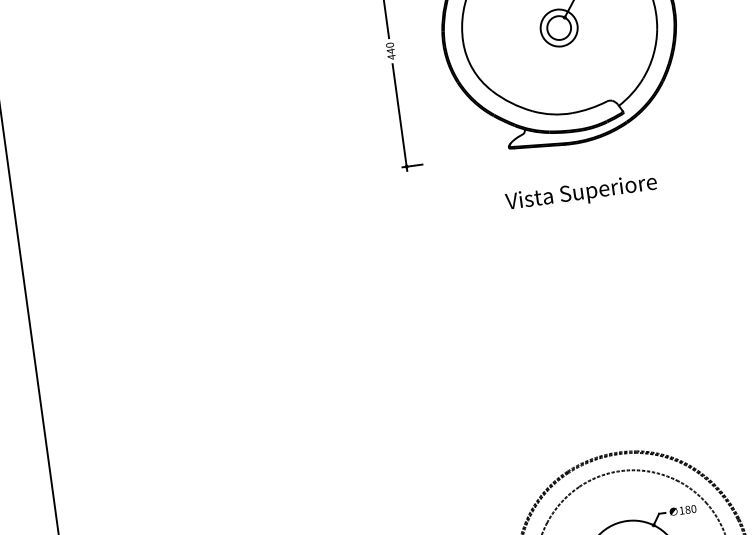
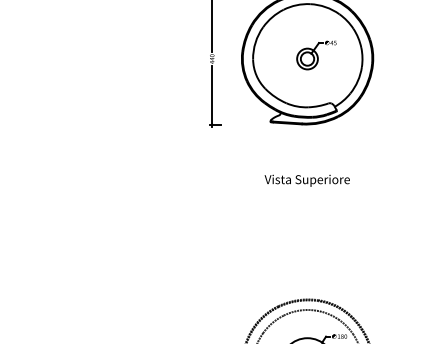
text: (579, 193) -> (306, 180), moved

